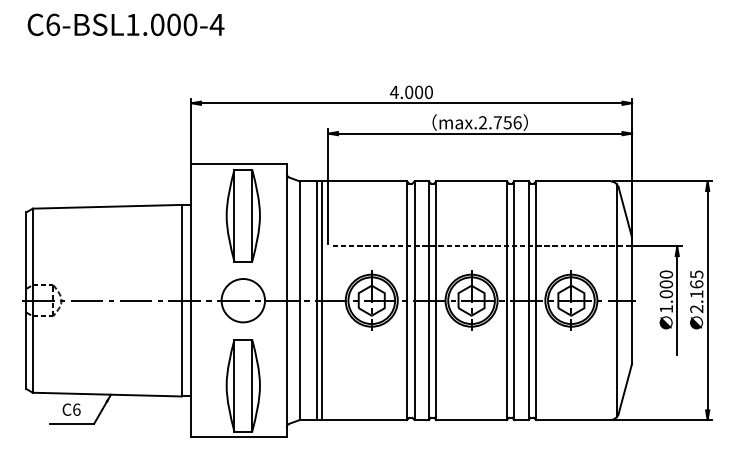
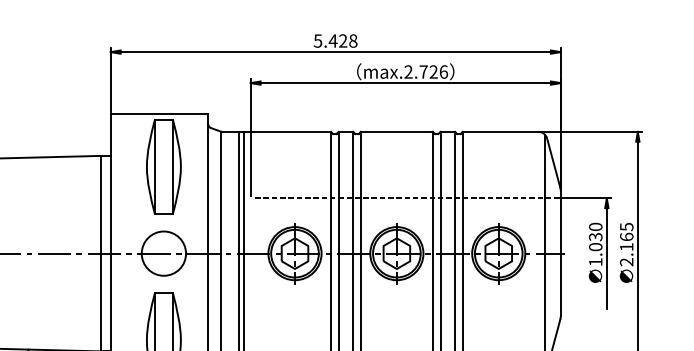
text: (410, 92) -> (334, 41), 4.000 -> 5.428
text: (507, 122) -> (433, 71), max.2.756 -> max.2.726
text: (665, 284) -> (594, 237), 1.000 -> 1.030

